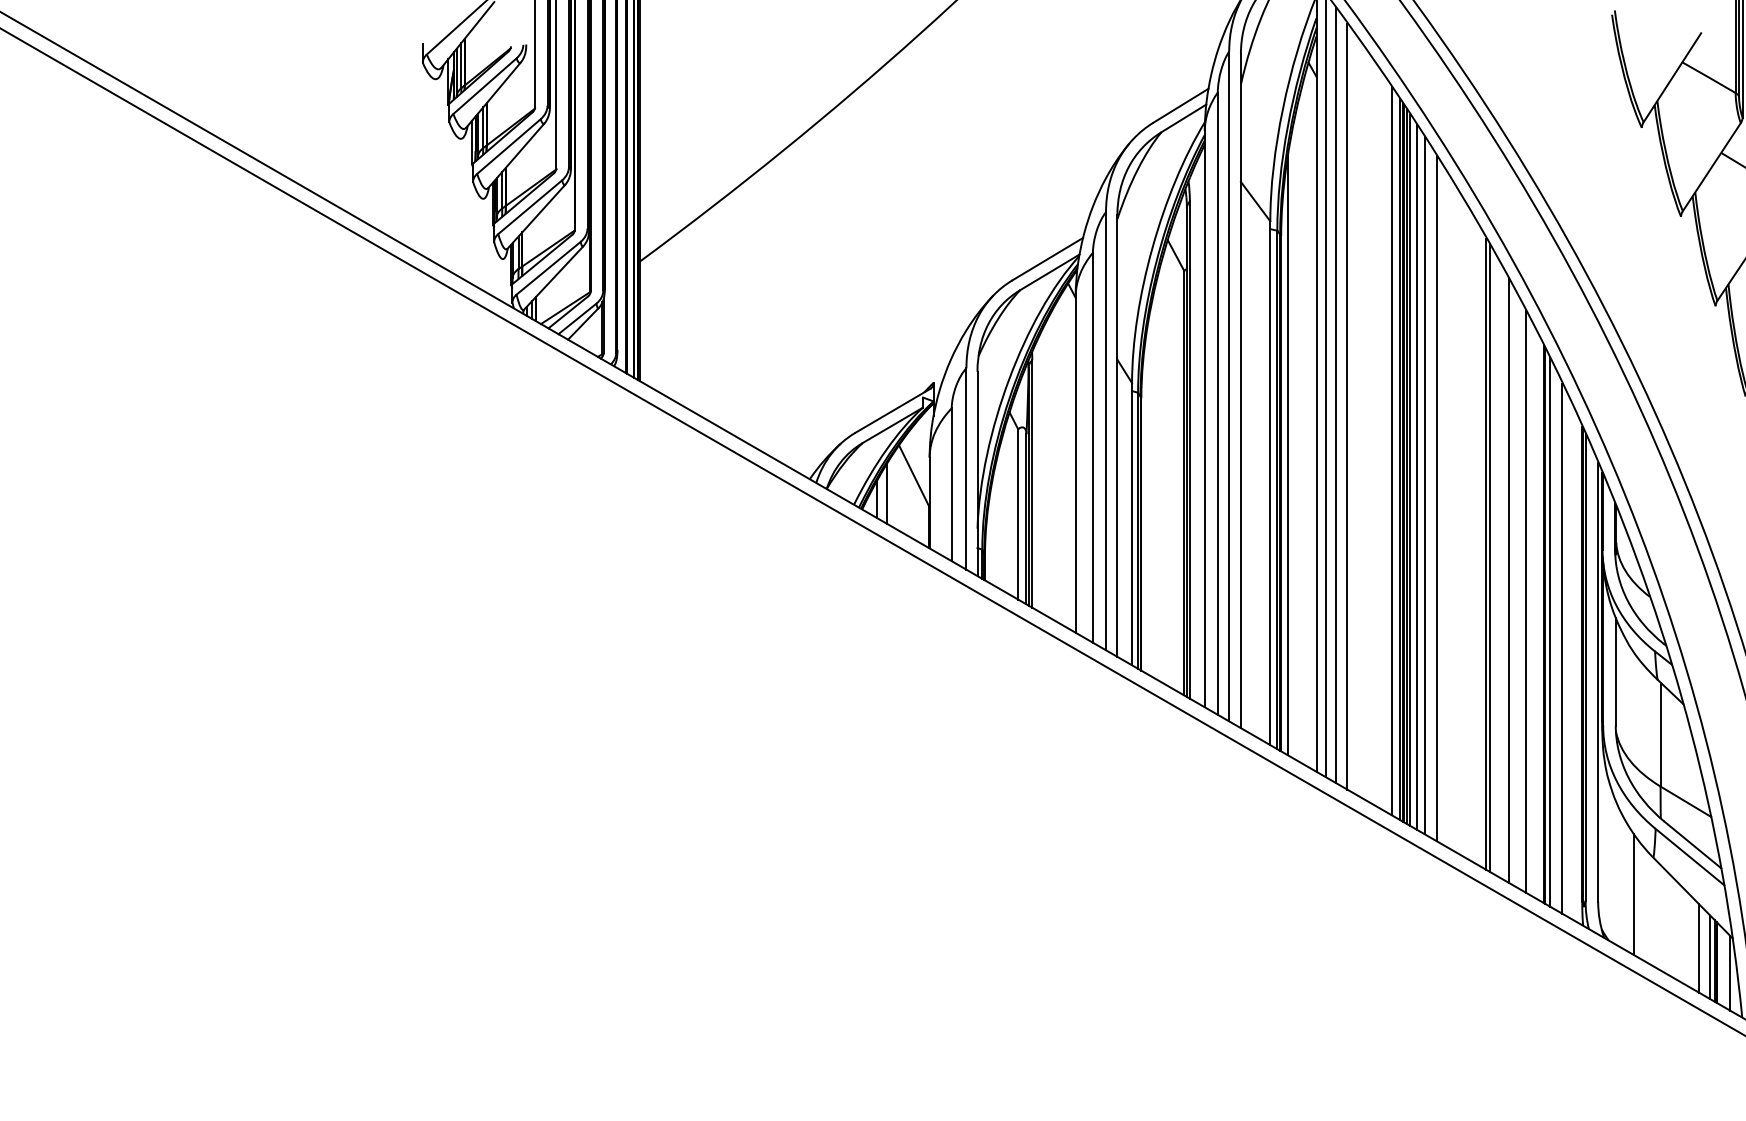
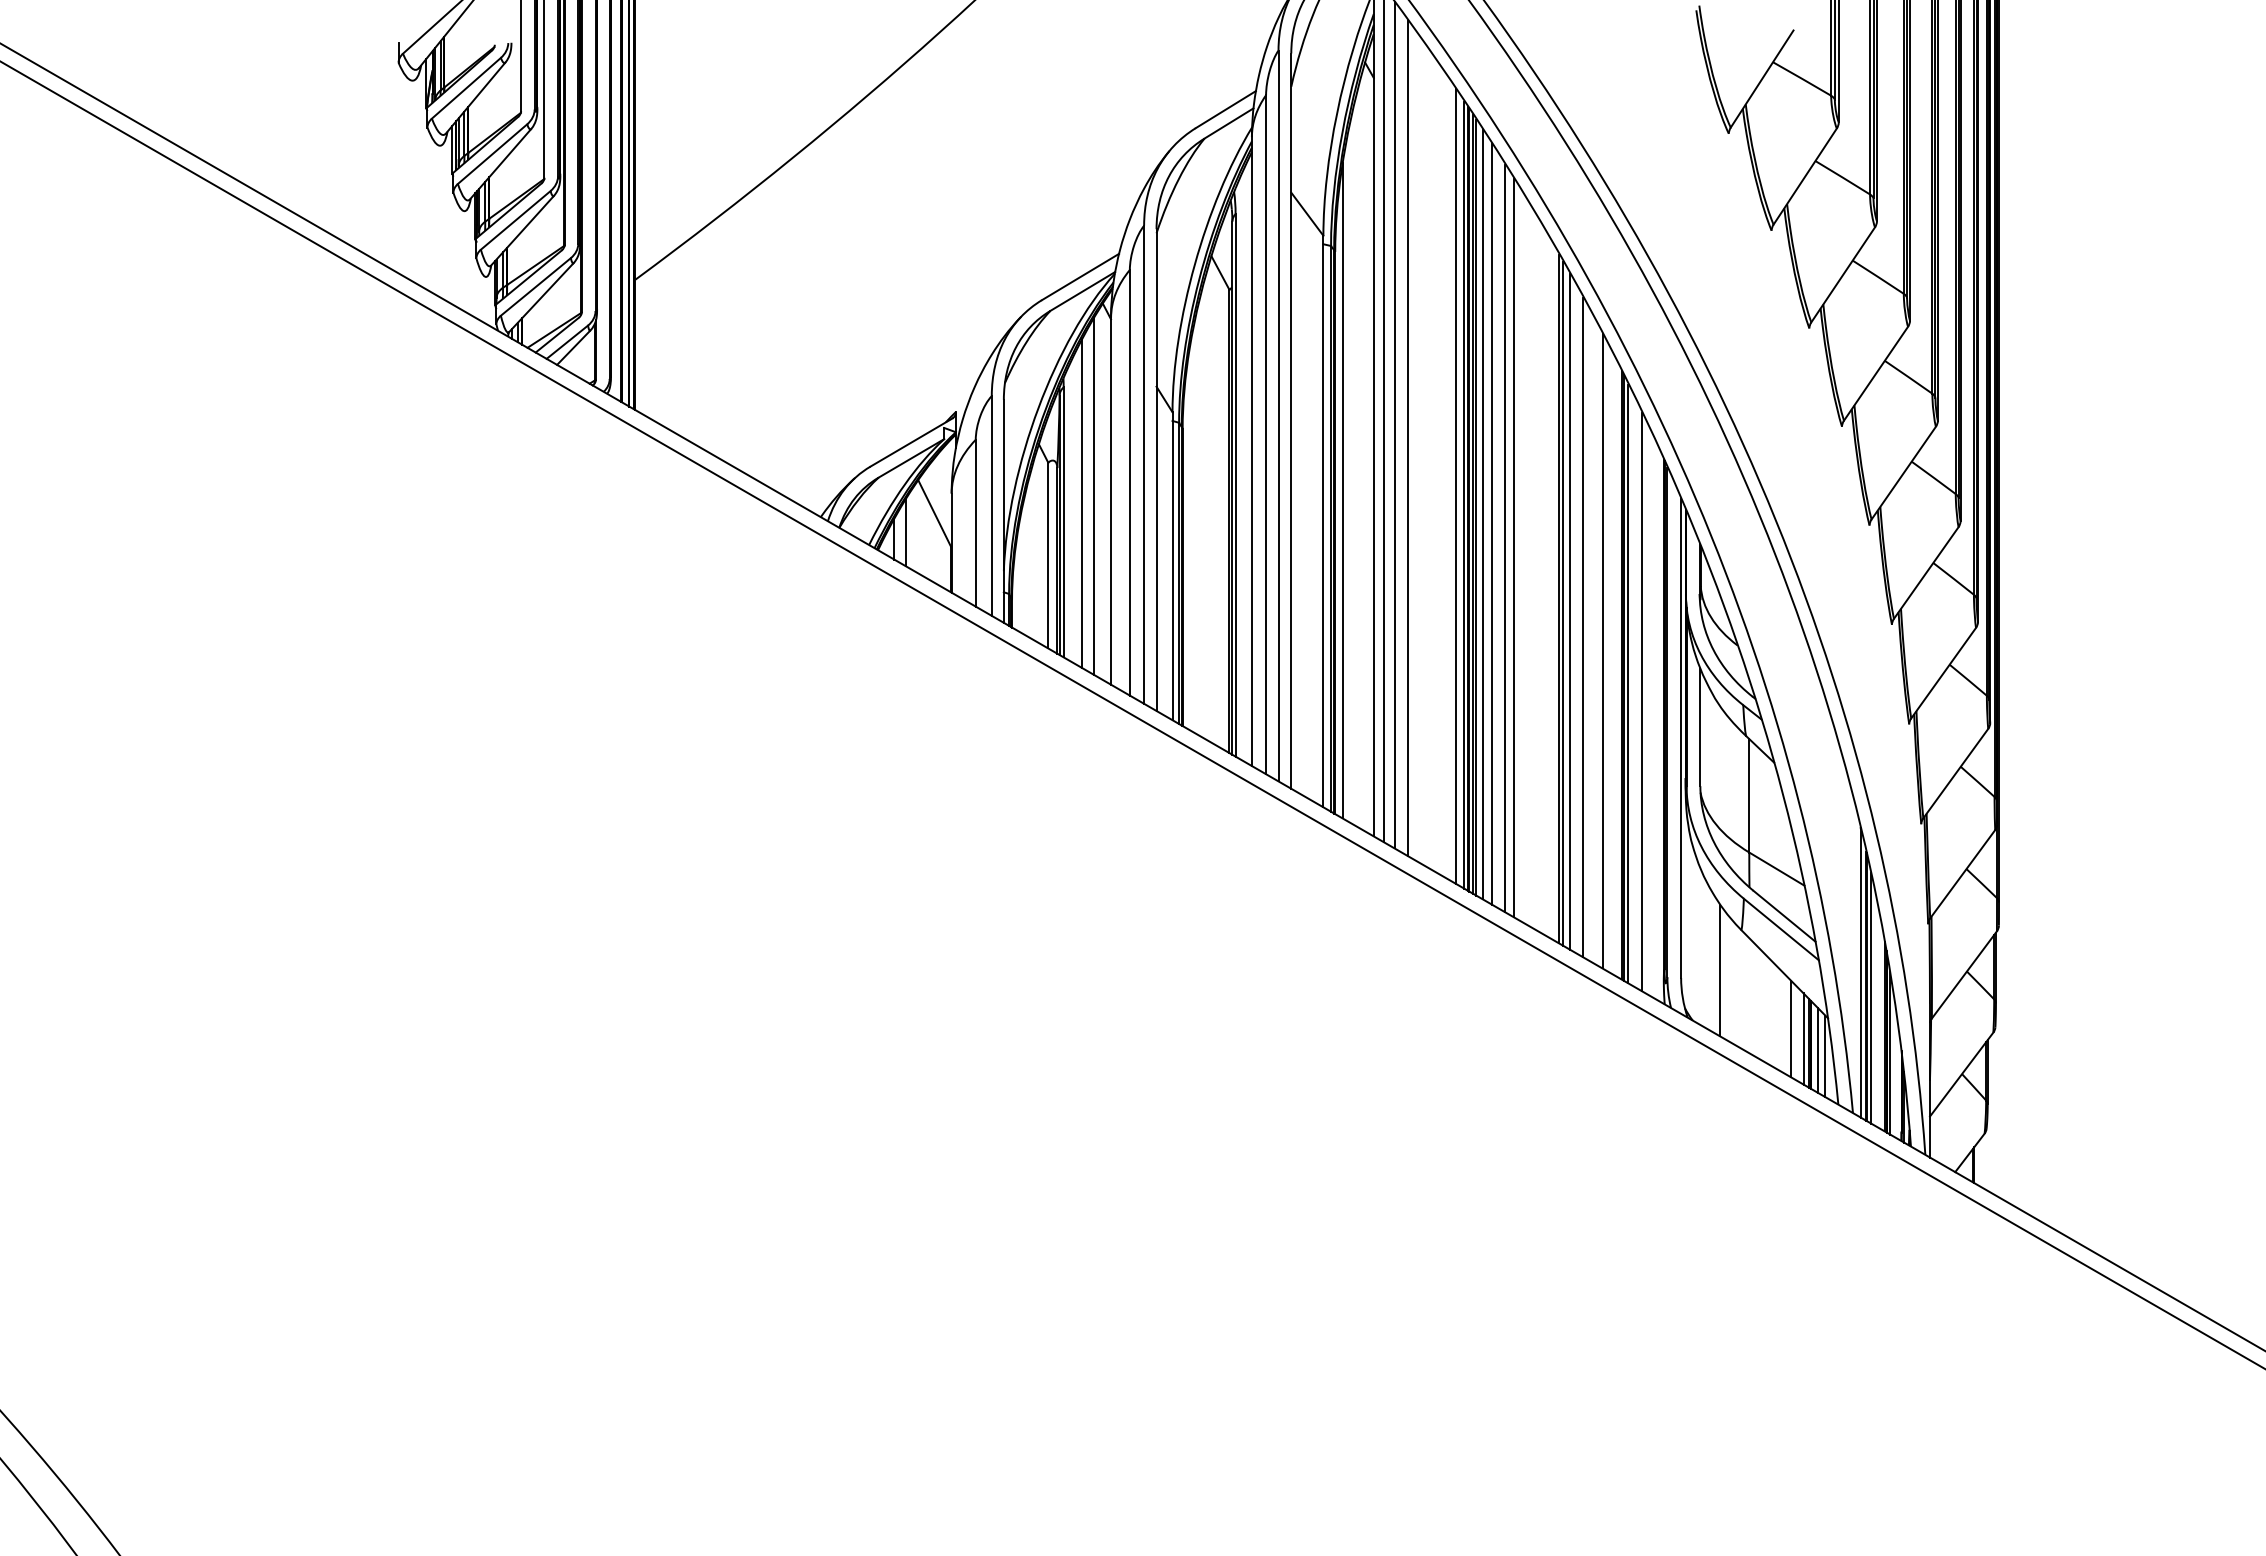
line: (1059, 460) -> (1093, 496), added
line: (1049, 466) -> (1082, 503), added
line: (1445, 507) -> (1514, 548), added
line: (1495, 565) -> (1569, 611), added
line: (1723, 967) -> (1817, 1049), added

